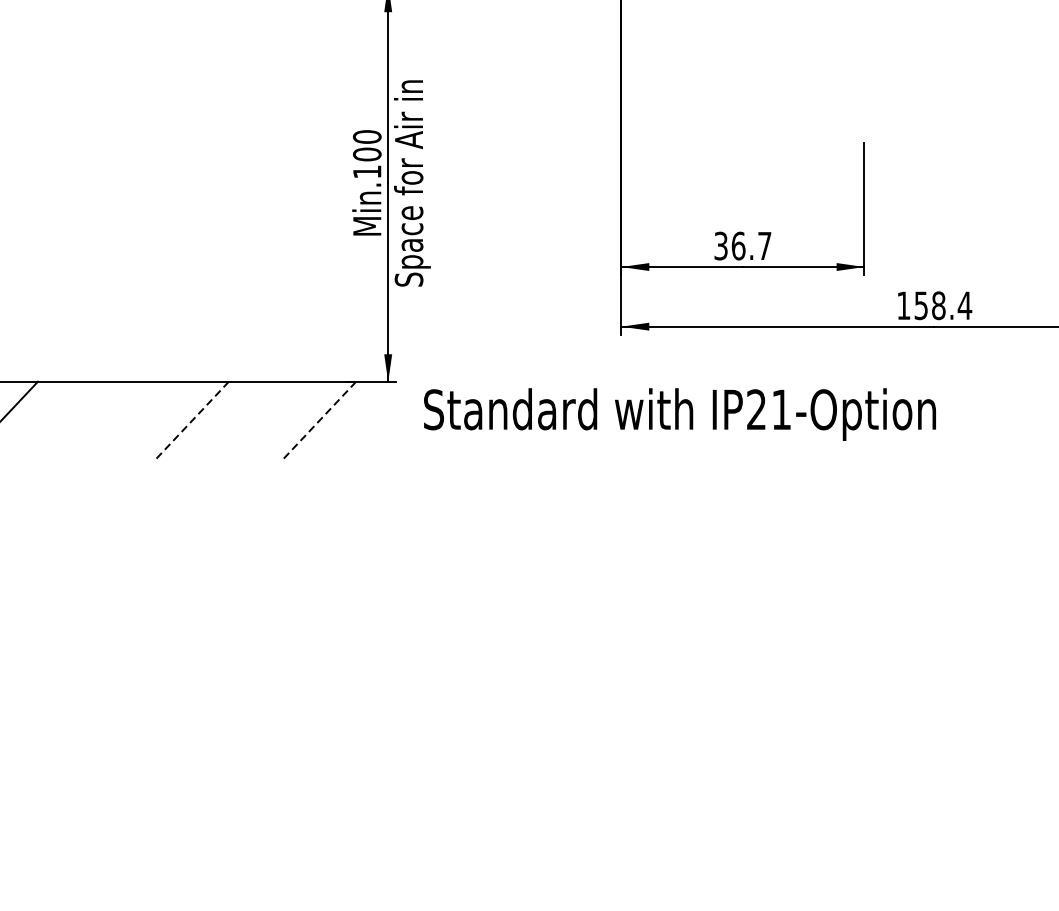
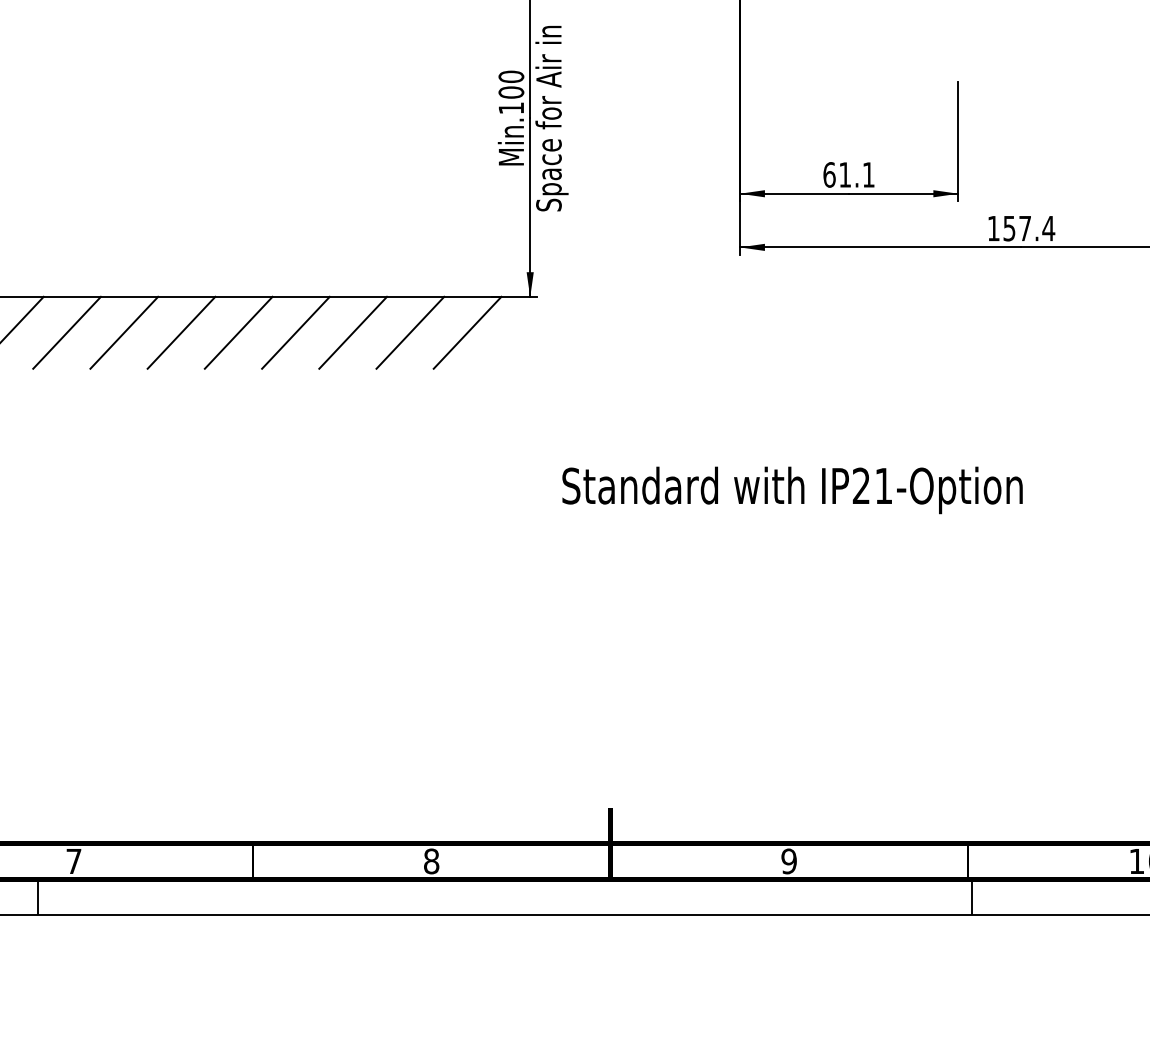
text: (742, 245) -> (848, 174), 36.7 -> 61.1
text: (939, 305) -> (1025, 228), 158.4 -> 157.4
text: (679, 414) -> (792, 490), moved
line: (63, 421) -> (238, 332), added
line: (127, 421) -> (295, 332), added
line: (255, 421) -> (410, 332), added
line: (190, 422) -> (352, 333), dashed -> solid
line: (318, 422) -> (467, 333), dashed -> solid

